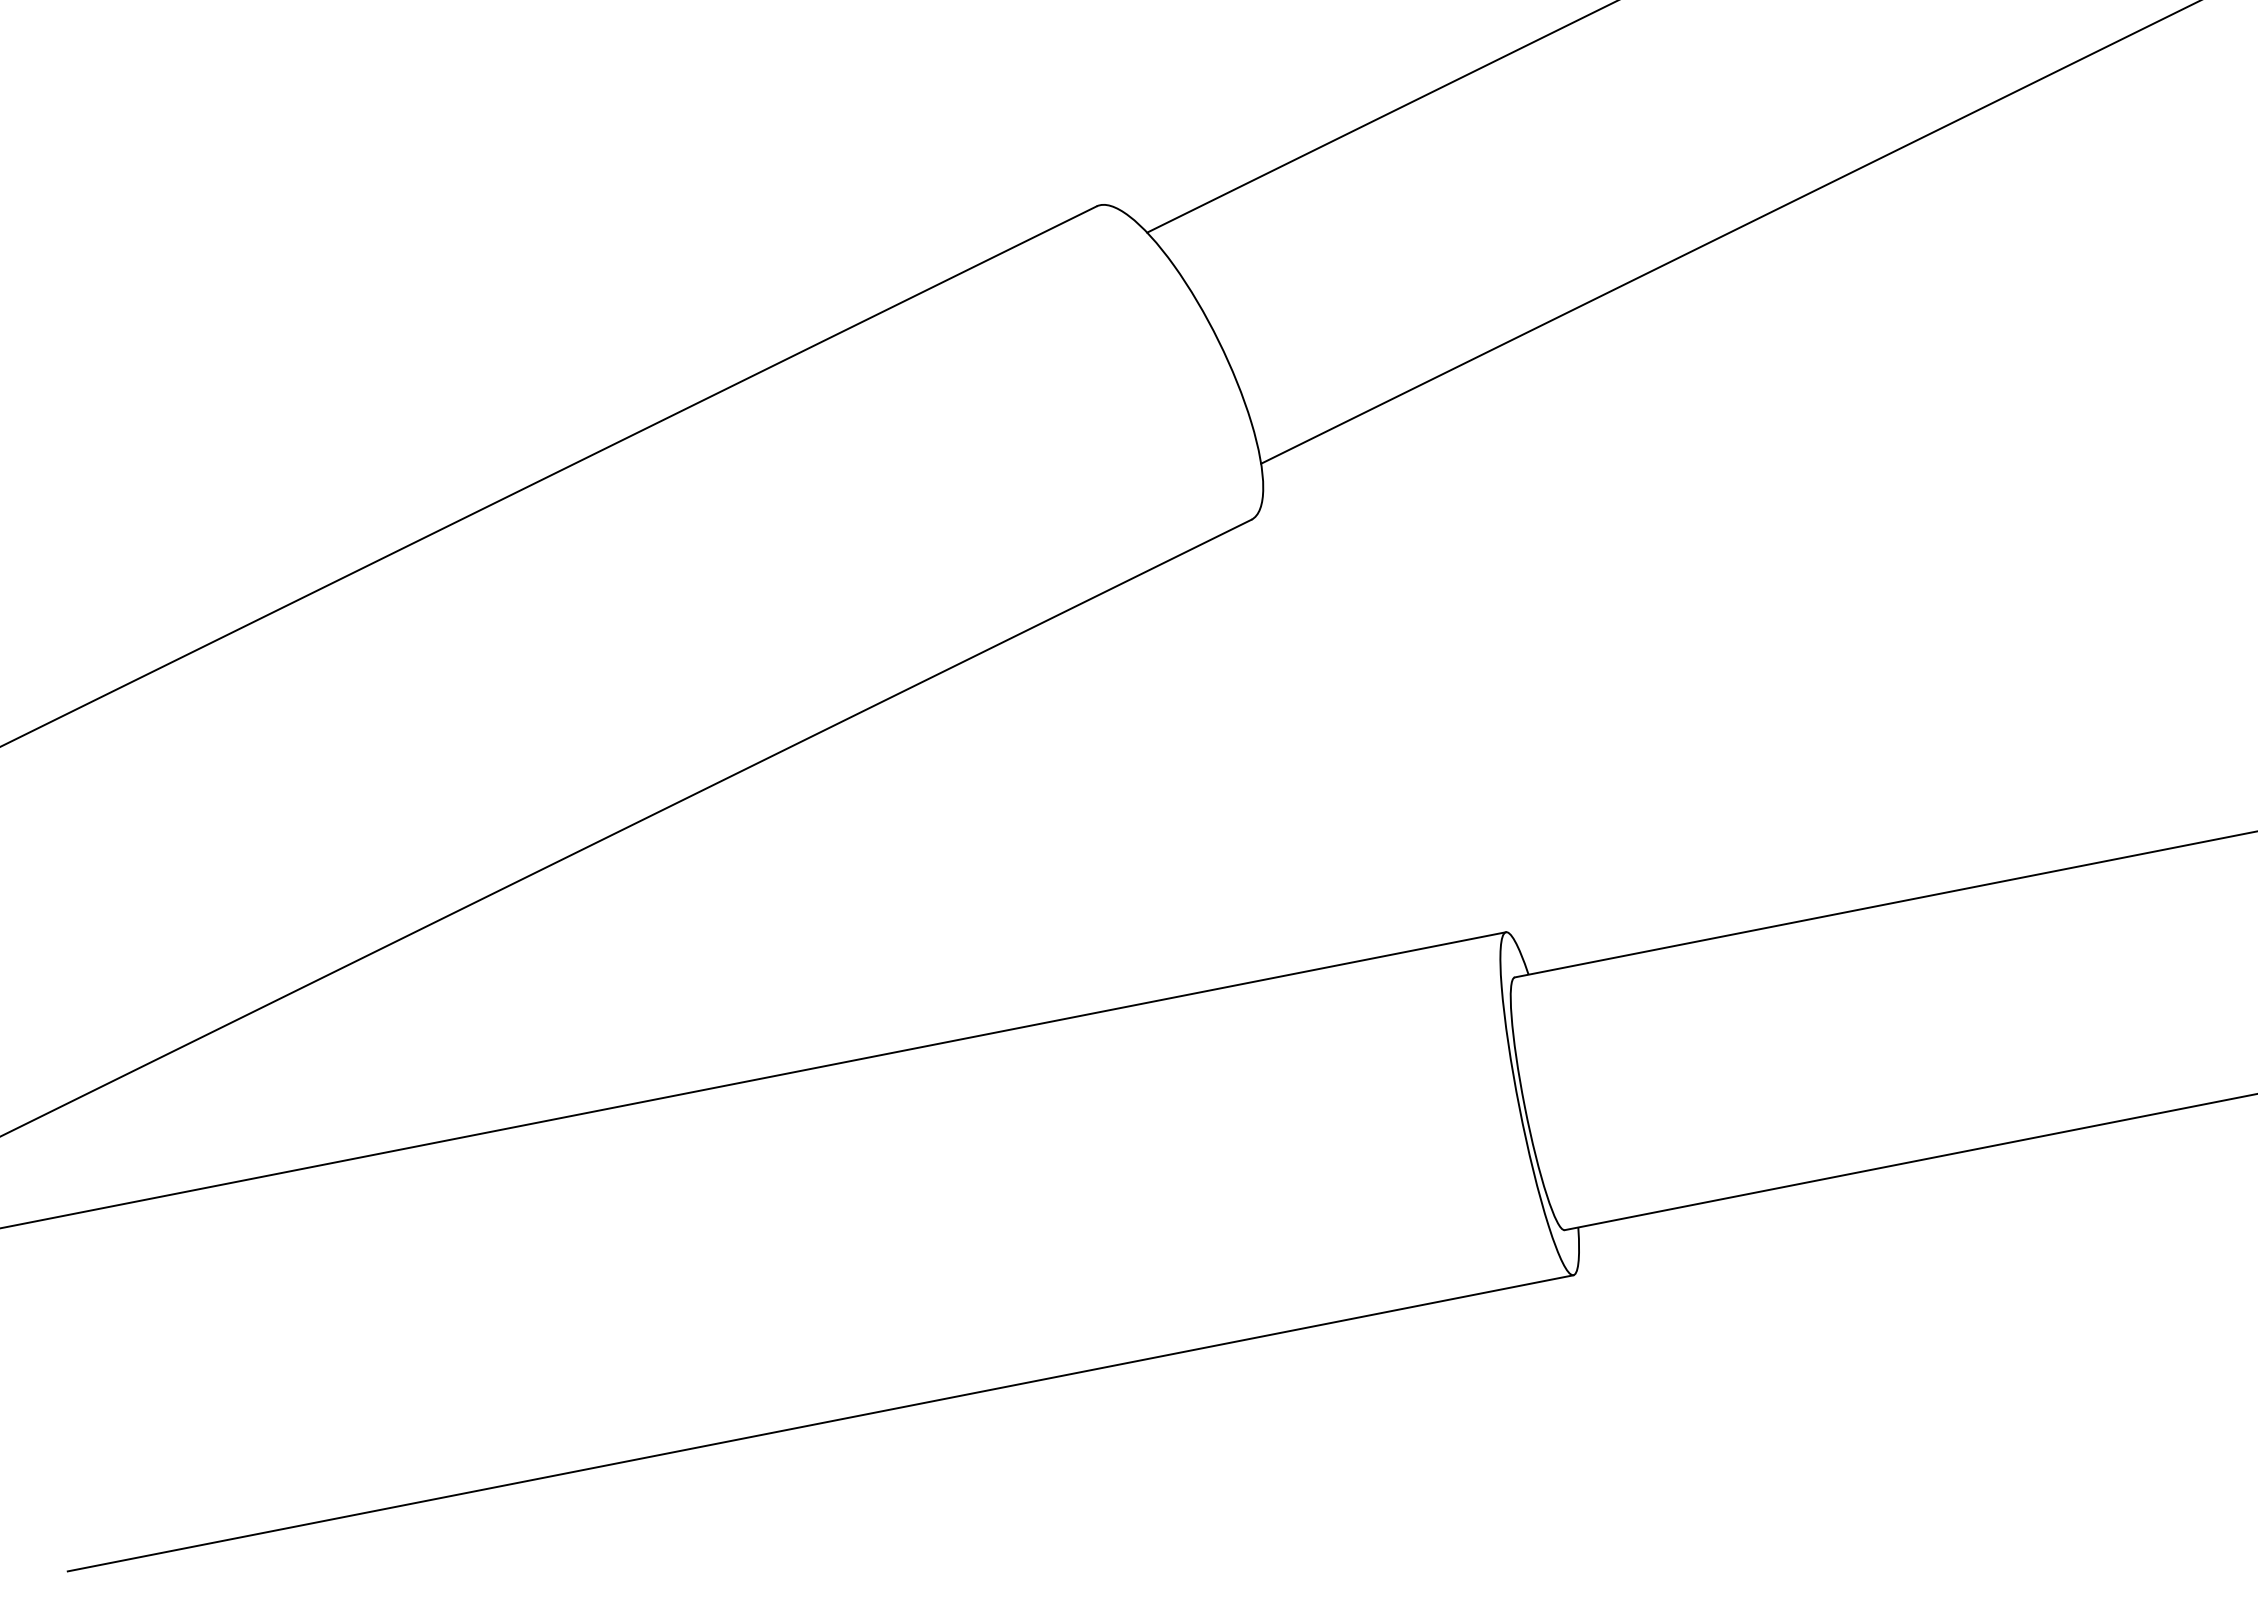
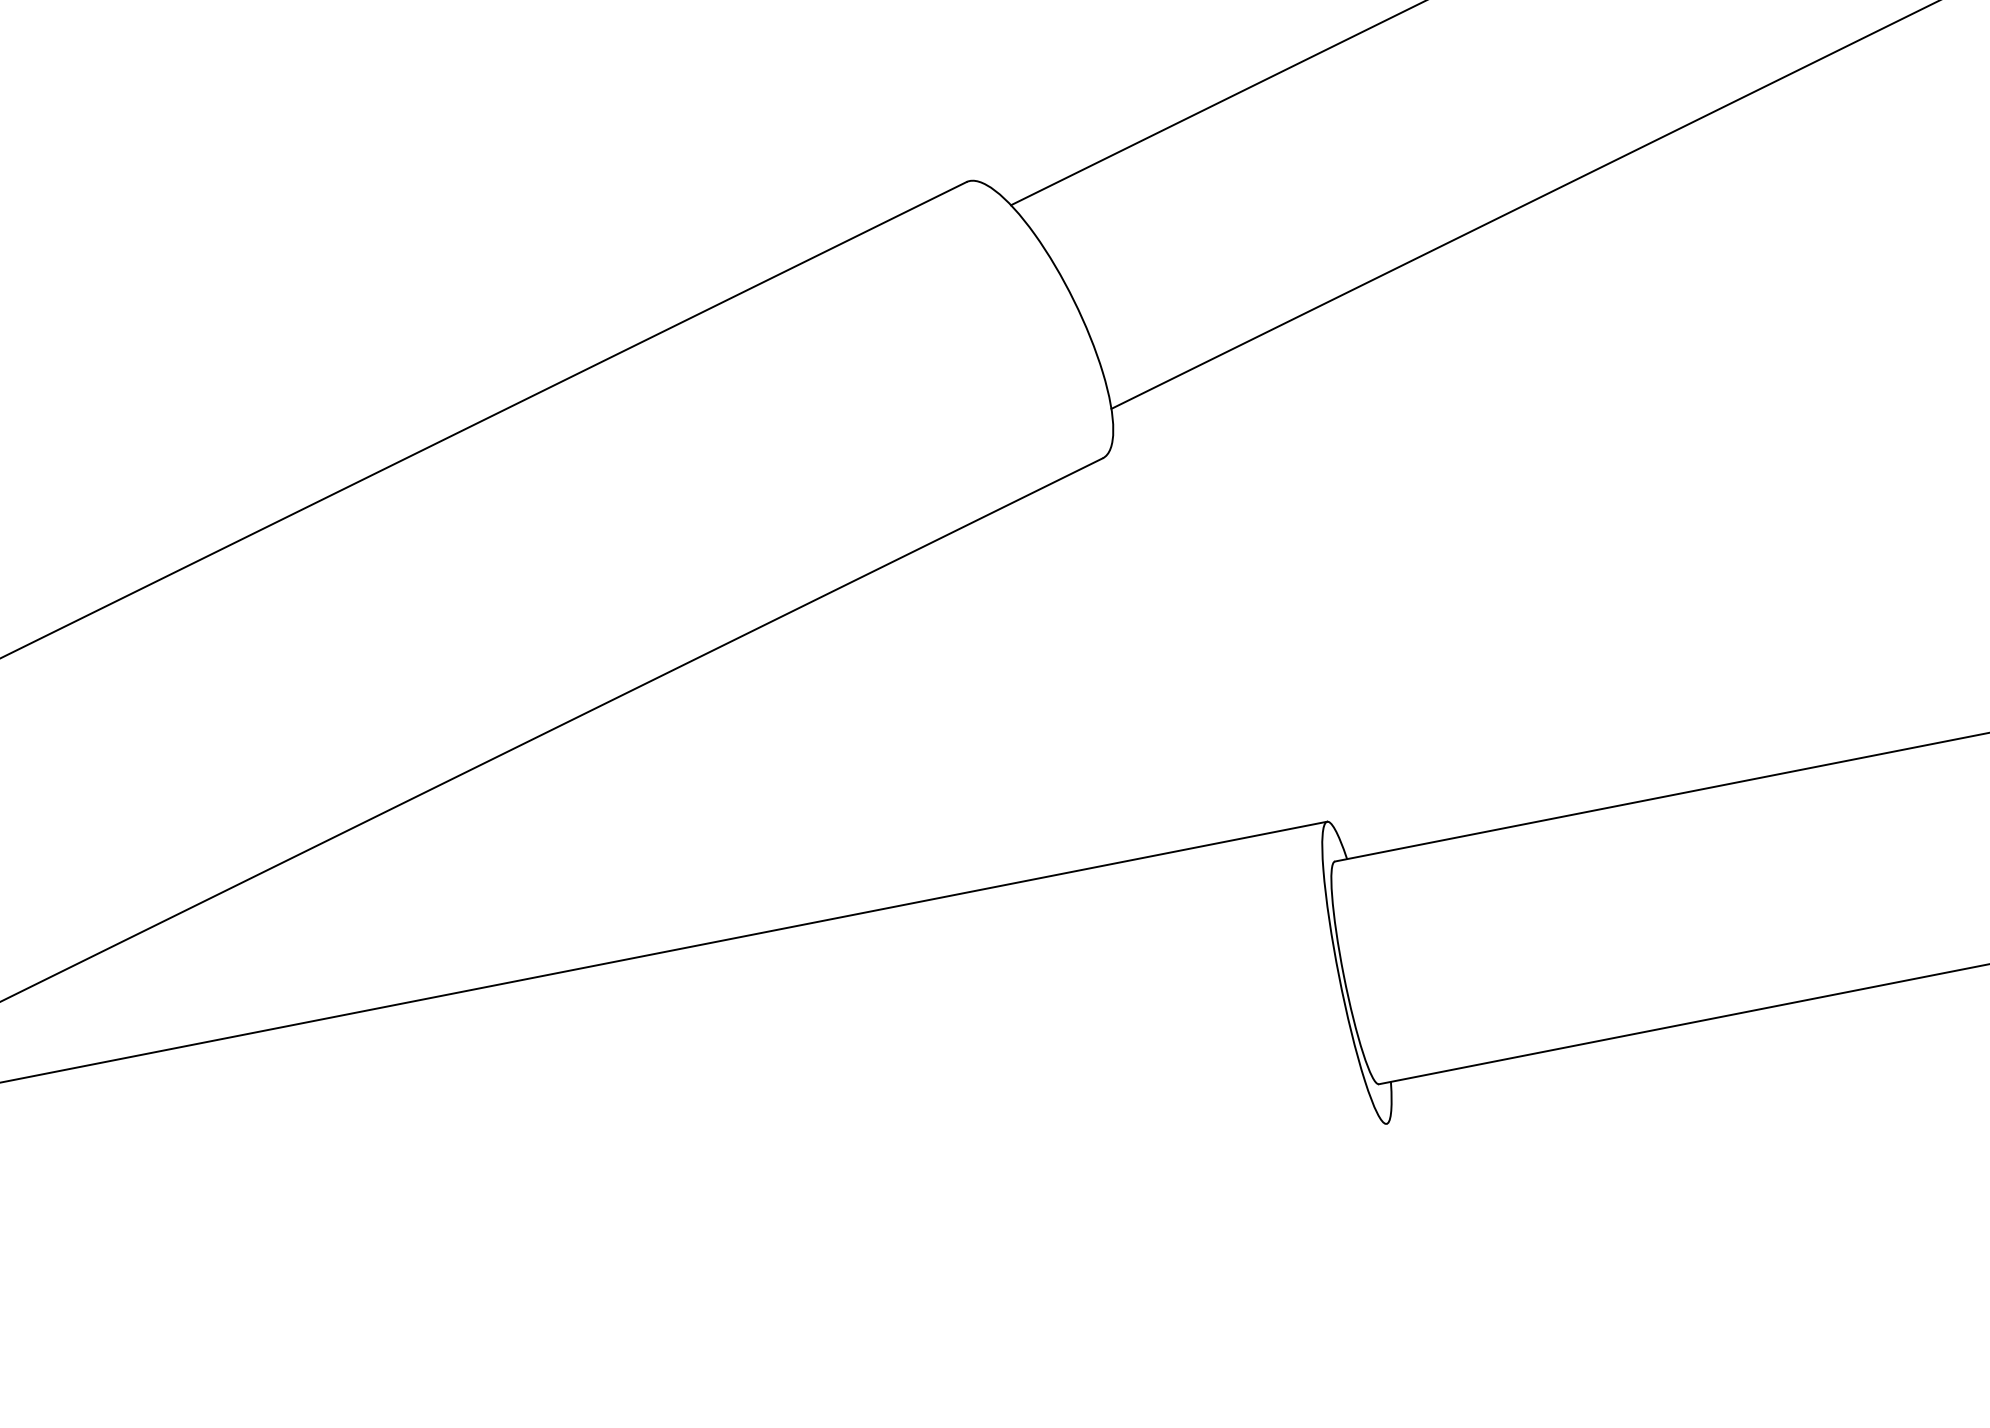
line: (820, 1423) -> (723, 1254), removed

